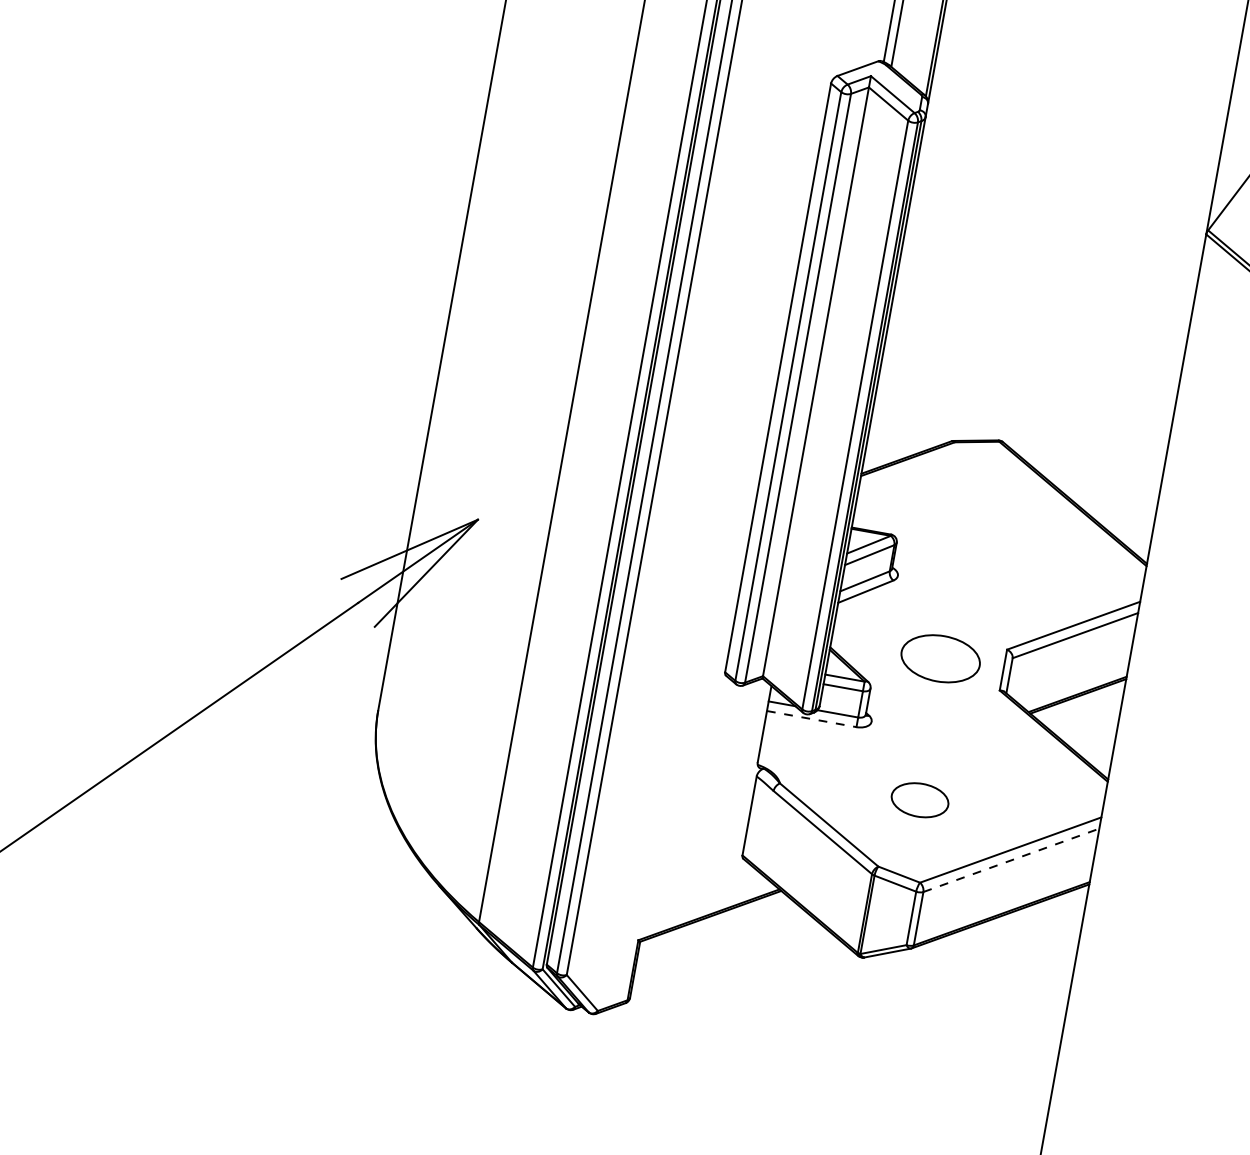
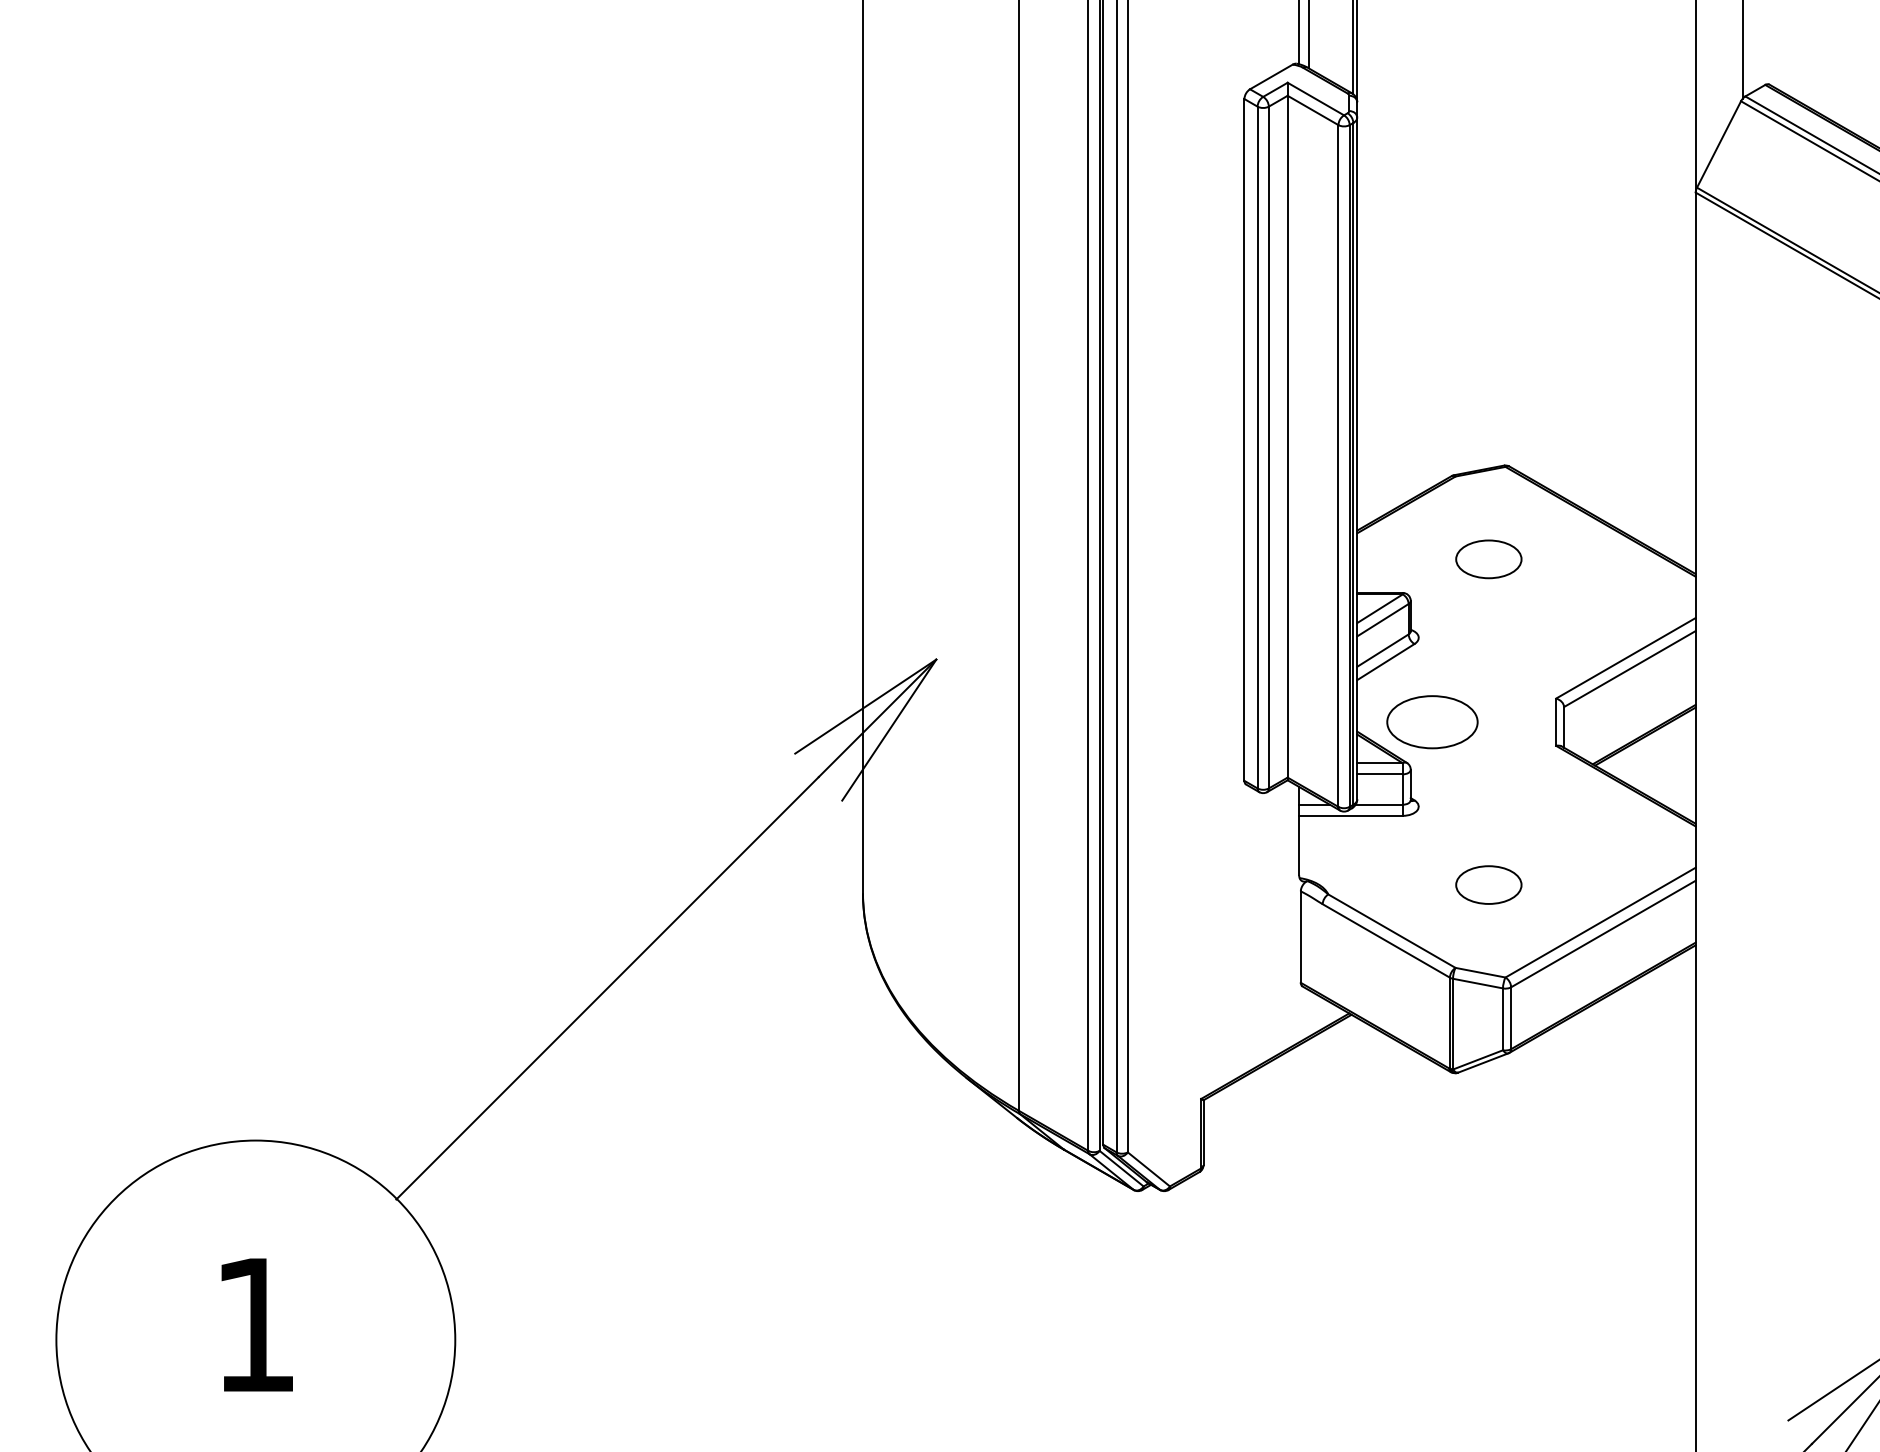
part: (970, 519) -> (1488, 559), added
part: (940, 659) -> (1432, 722), moved
line: (811, 718) -> (1350, 815), dashed -> solid
line: (1011, 860) -> (1603, 934), dashed -> solid

